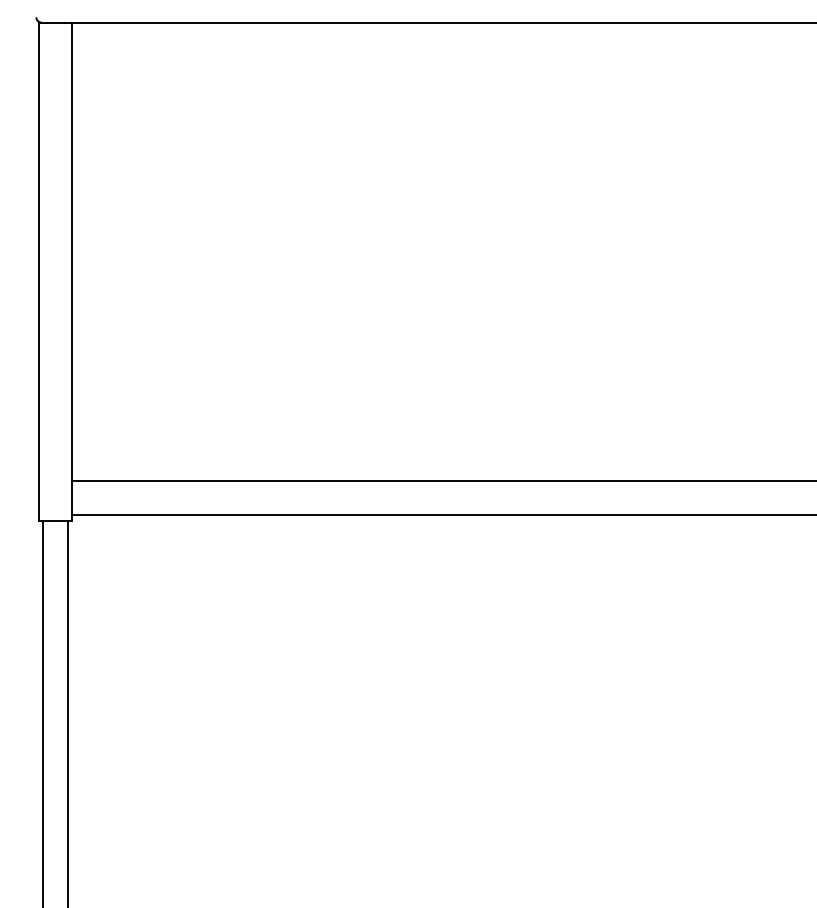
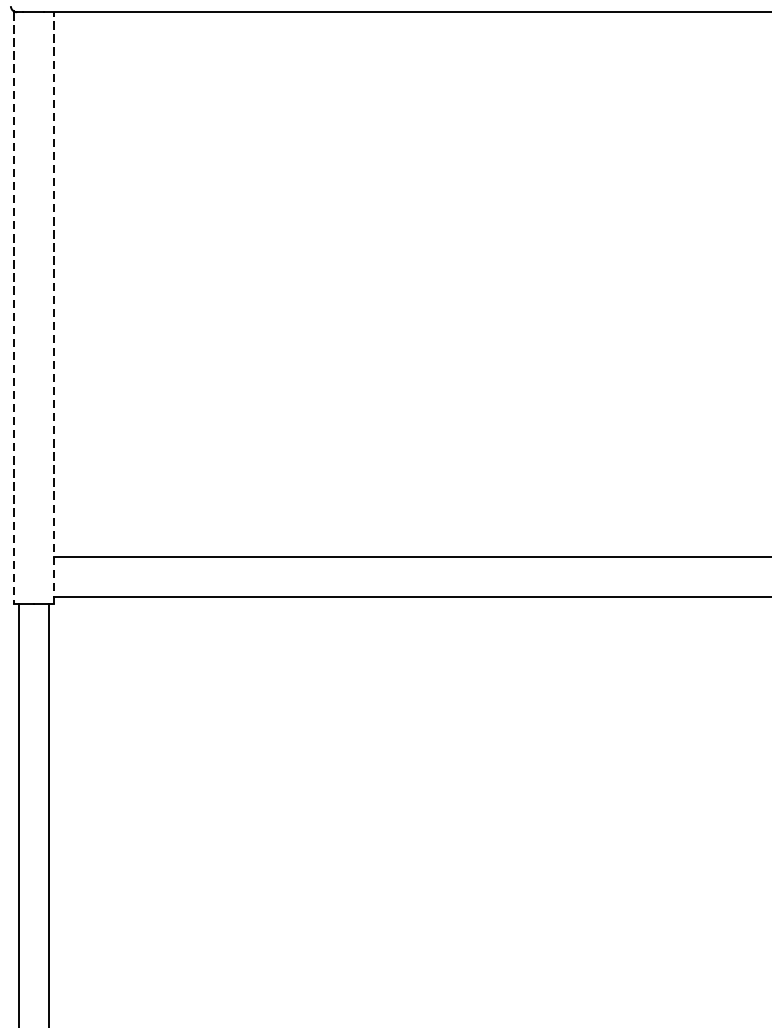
line: (72, 271) -> (53, 307), solid -> dashed
line: (38, 272) -> (13, 308), solid -> dashed

